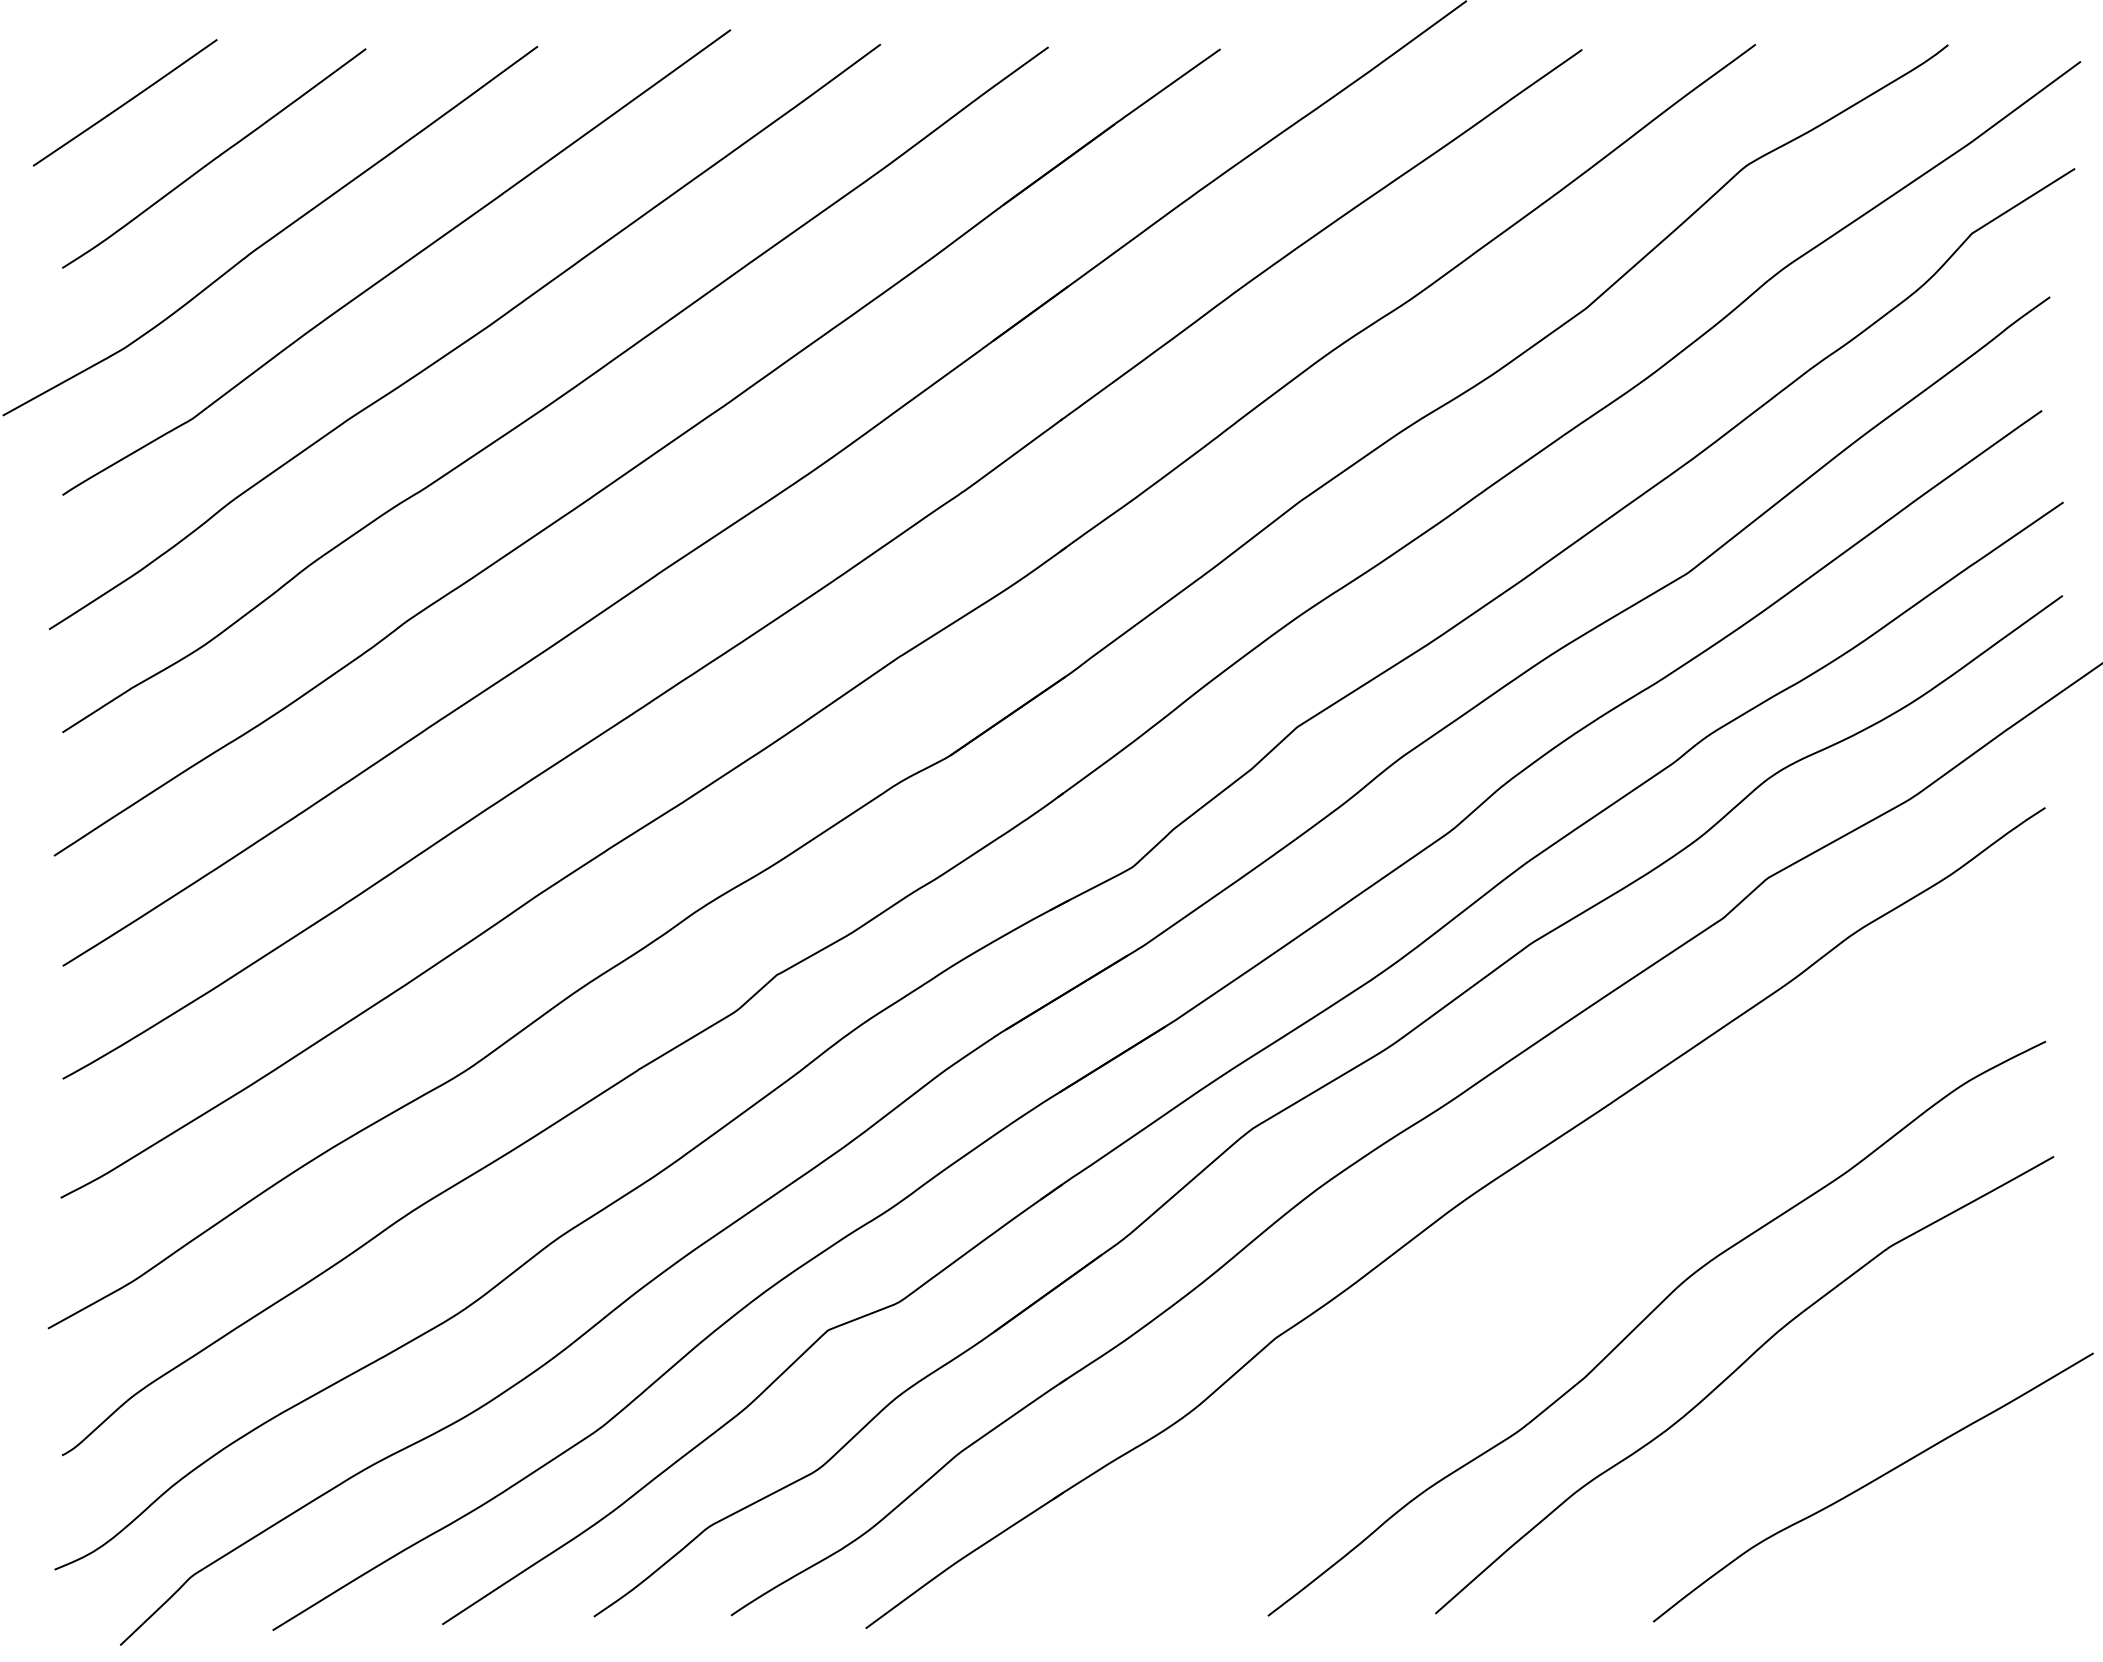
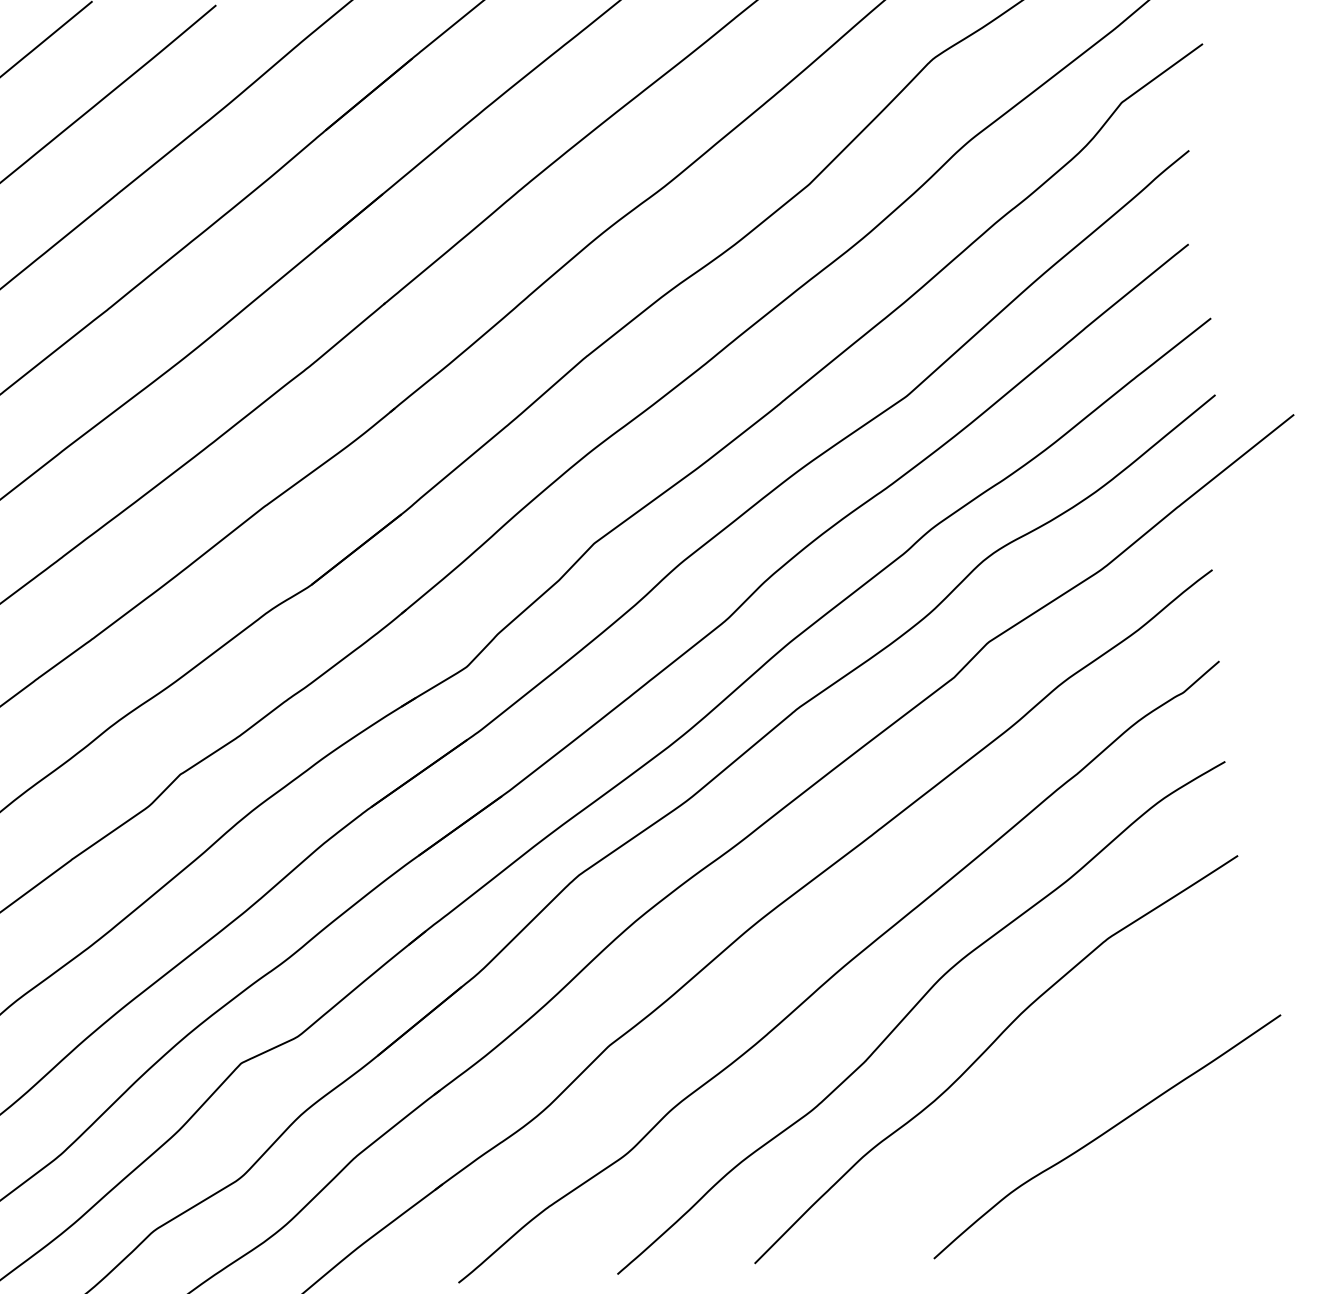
curve: (1560, 1266) -> (838, 972), added

